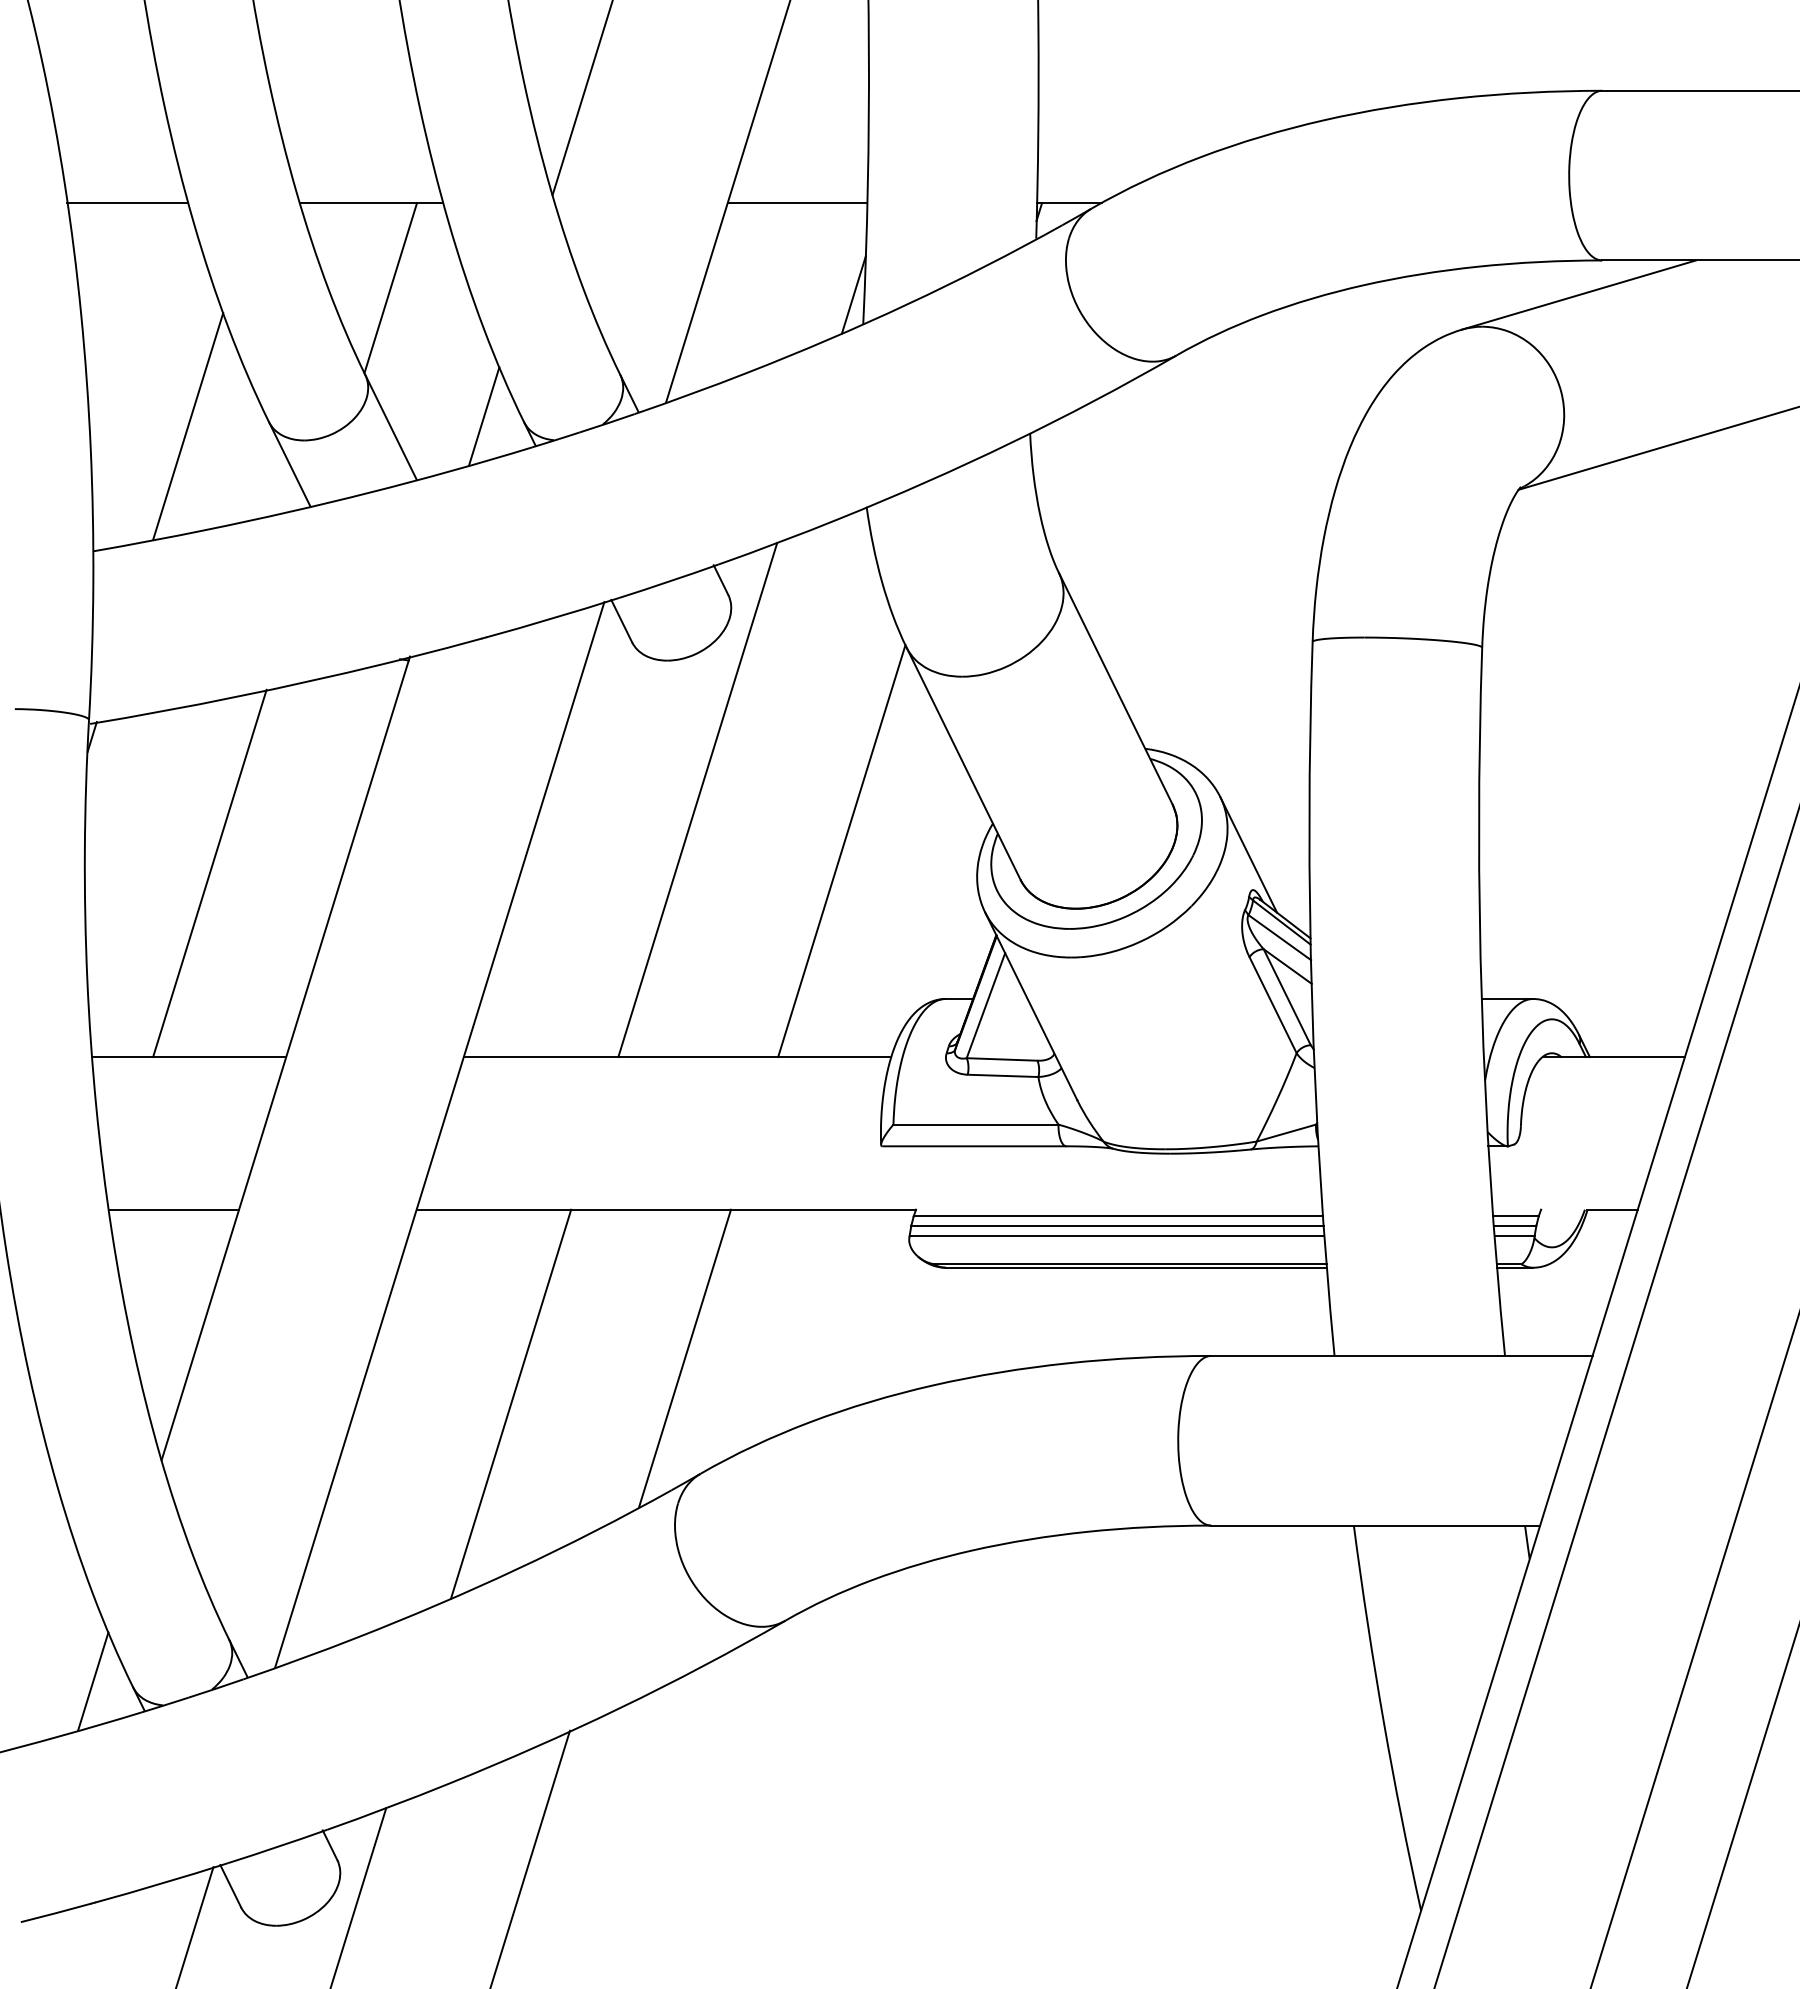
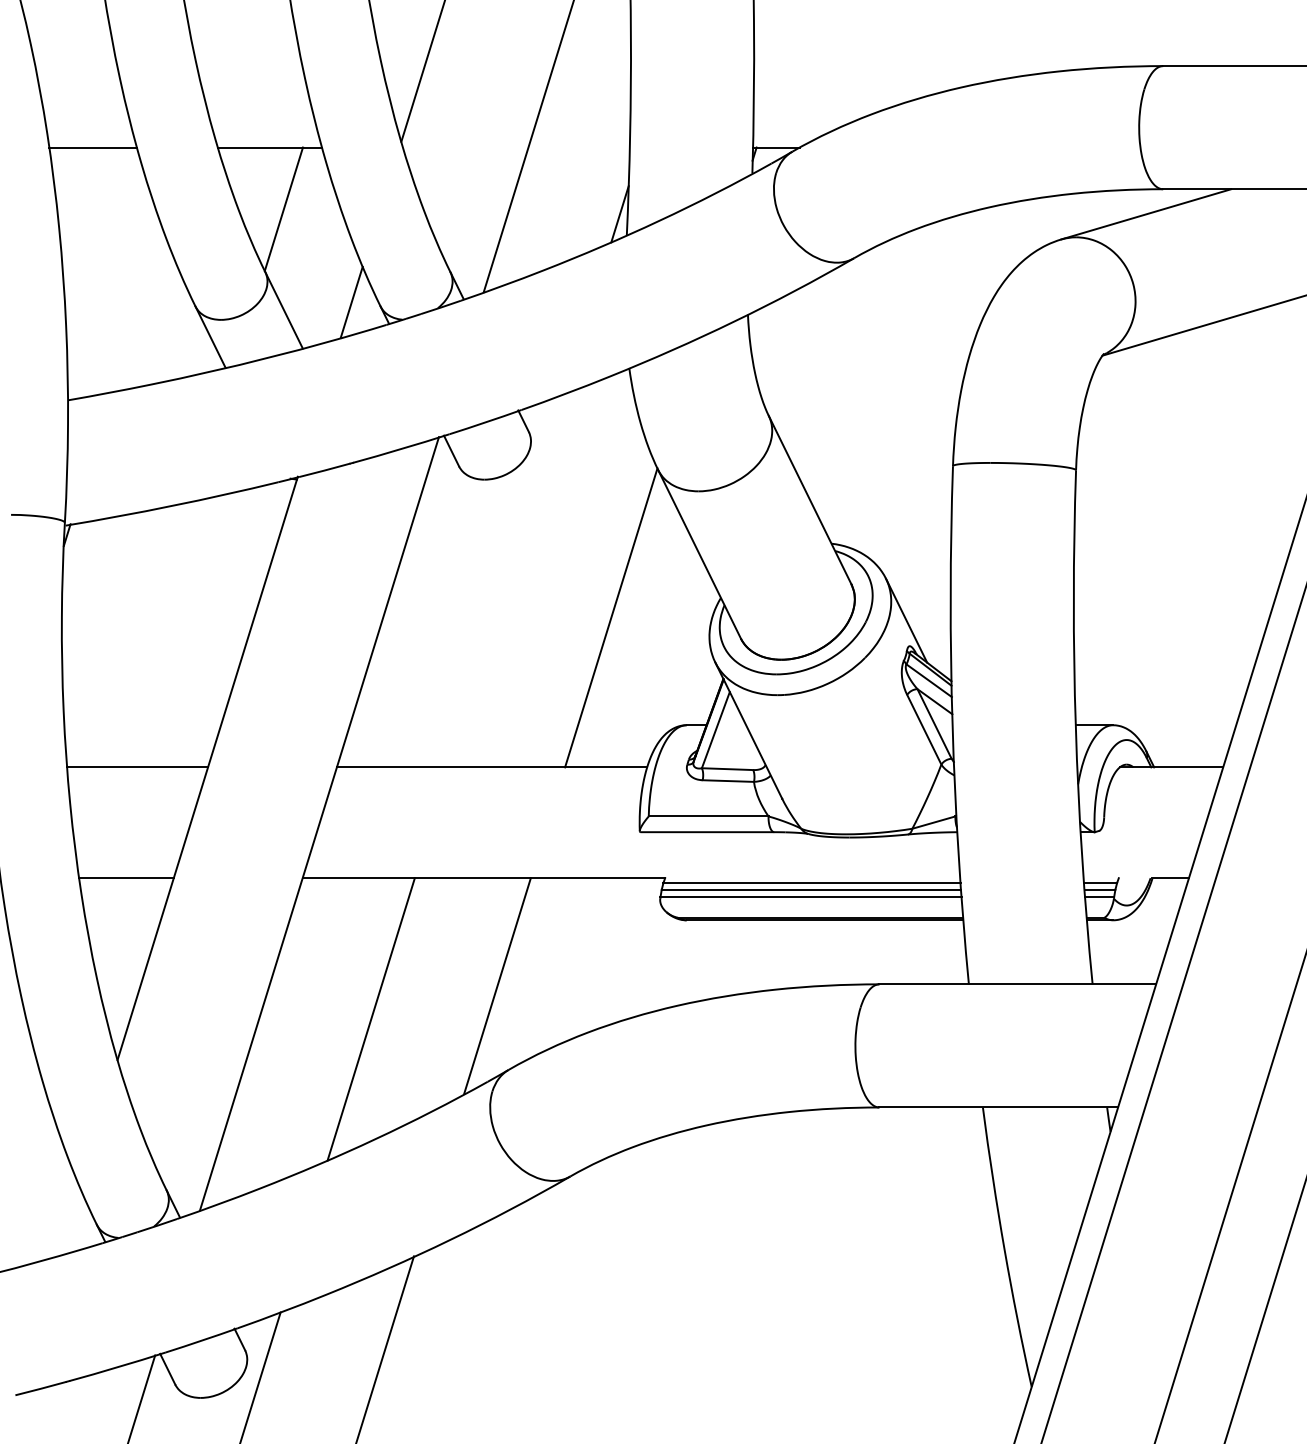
line: (797, 203) -> (579, 147), removed
line: (188, 426) -> (137, 309), removed
line: (697, 799) -> (506, 580), removed
line: (209, 873) -> (152, 634), removed
line: (93, 1681) -> (68, 1220), removed

